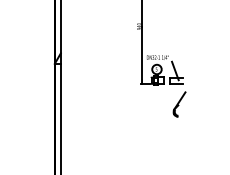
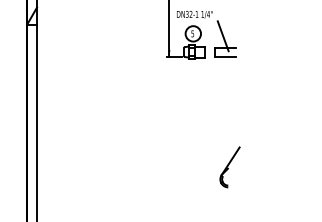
part: (179, 104) -> (229, 167), moved

